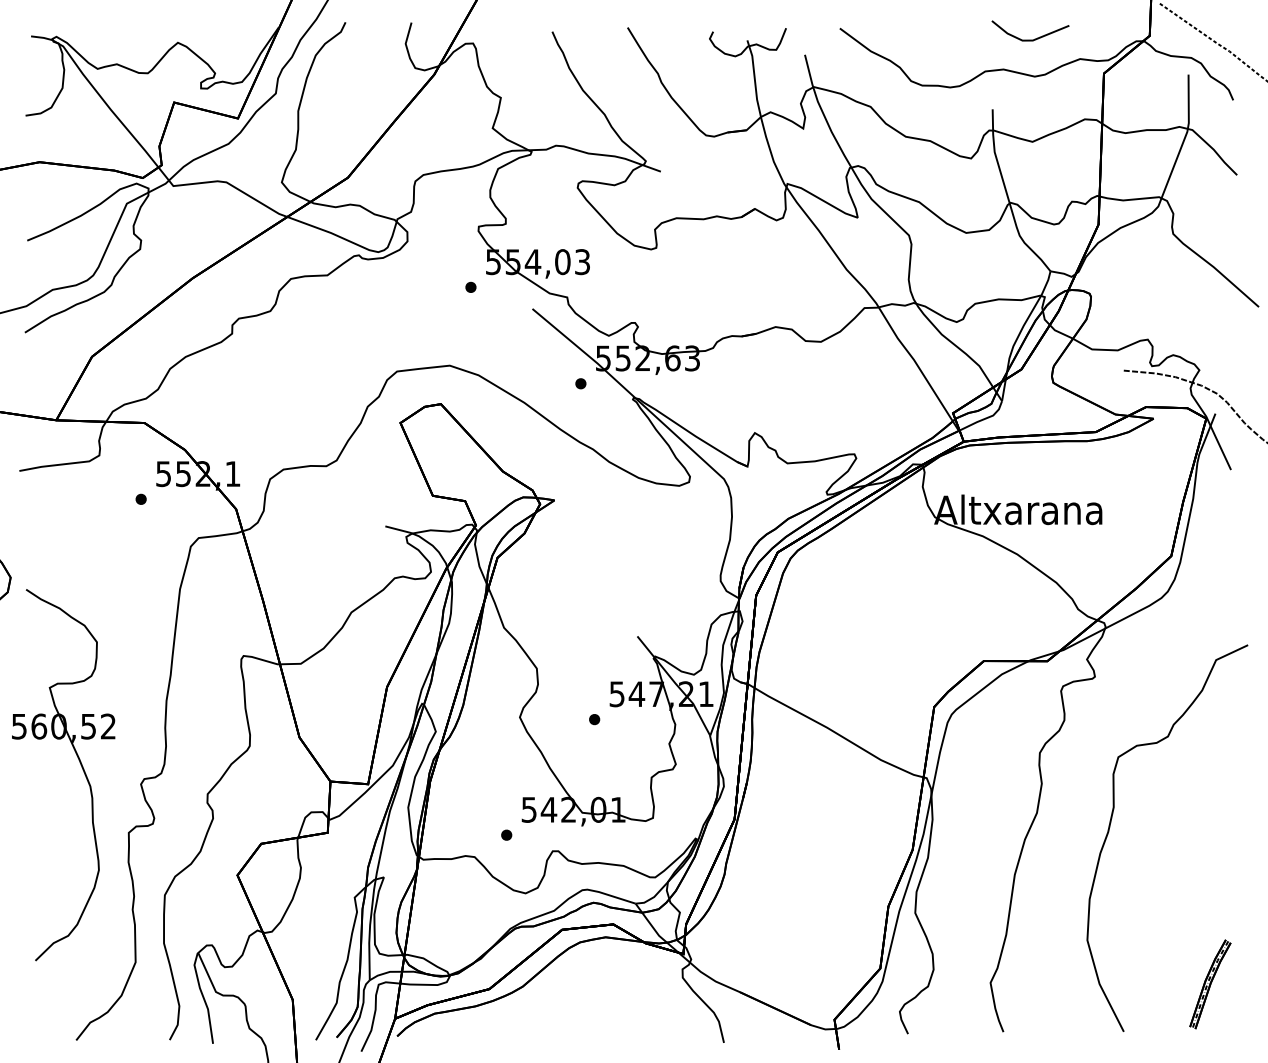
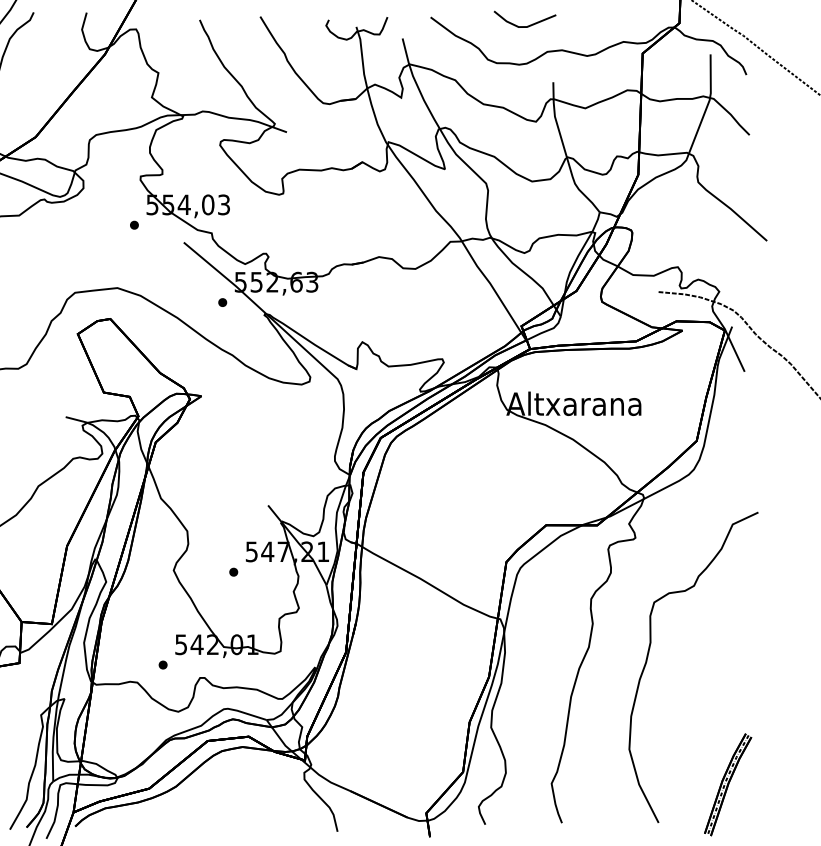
line: (1034, 38) -> (528, 25), moved
part: (1210, 984) -> (728, 784), size x1.43

